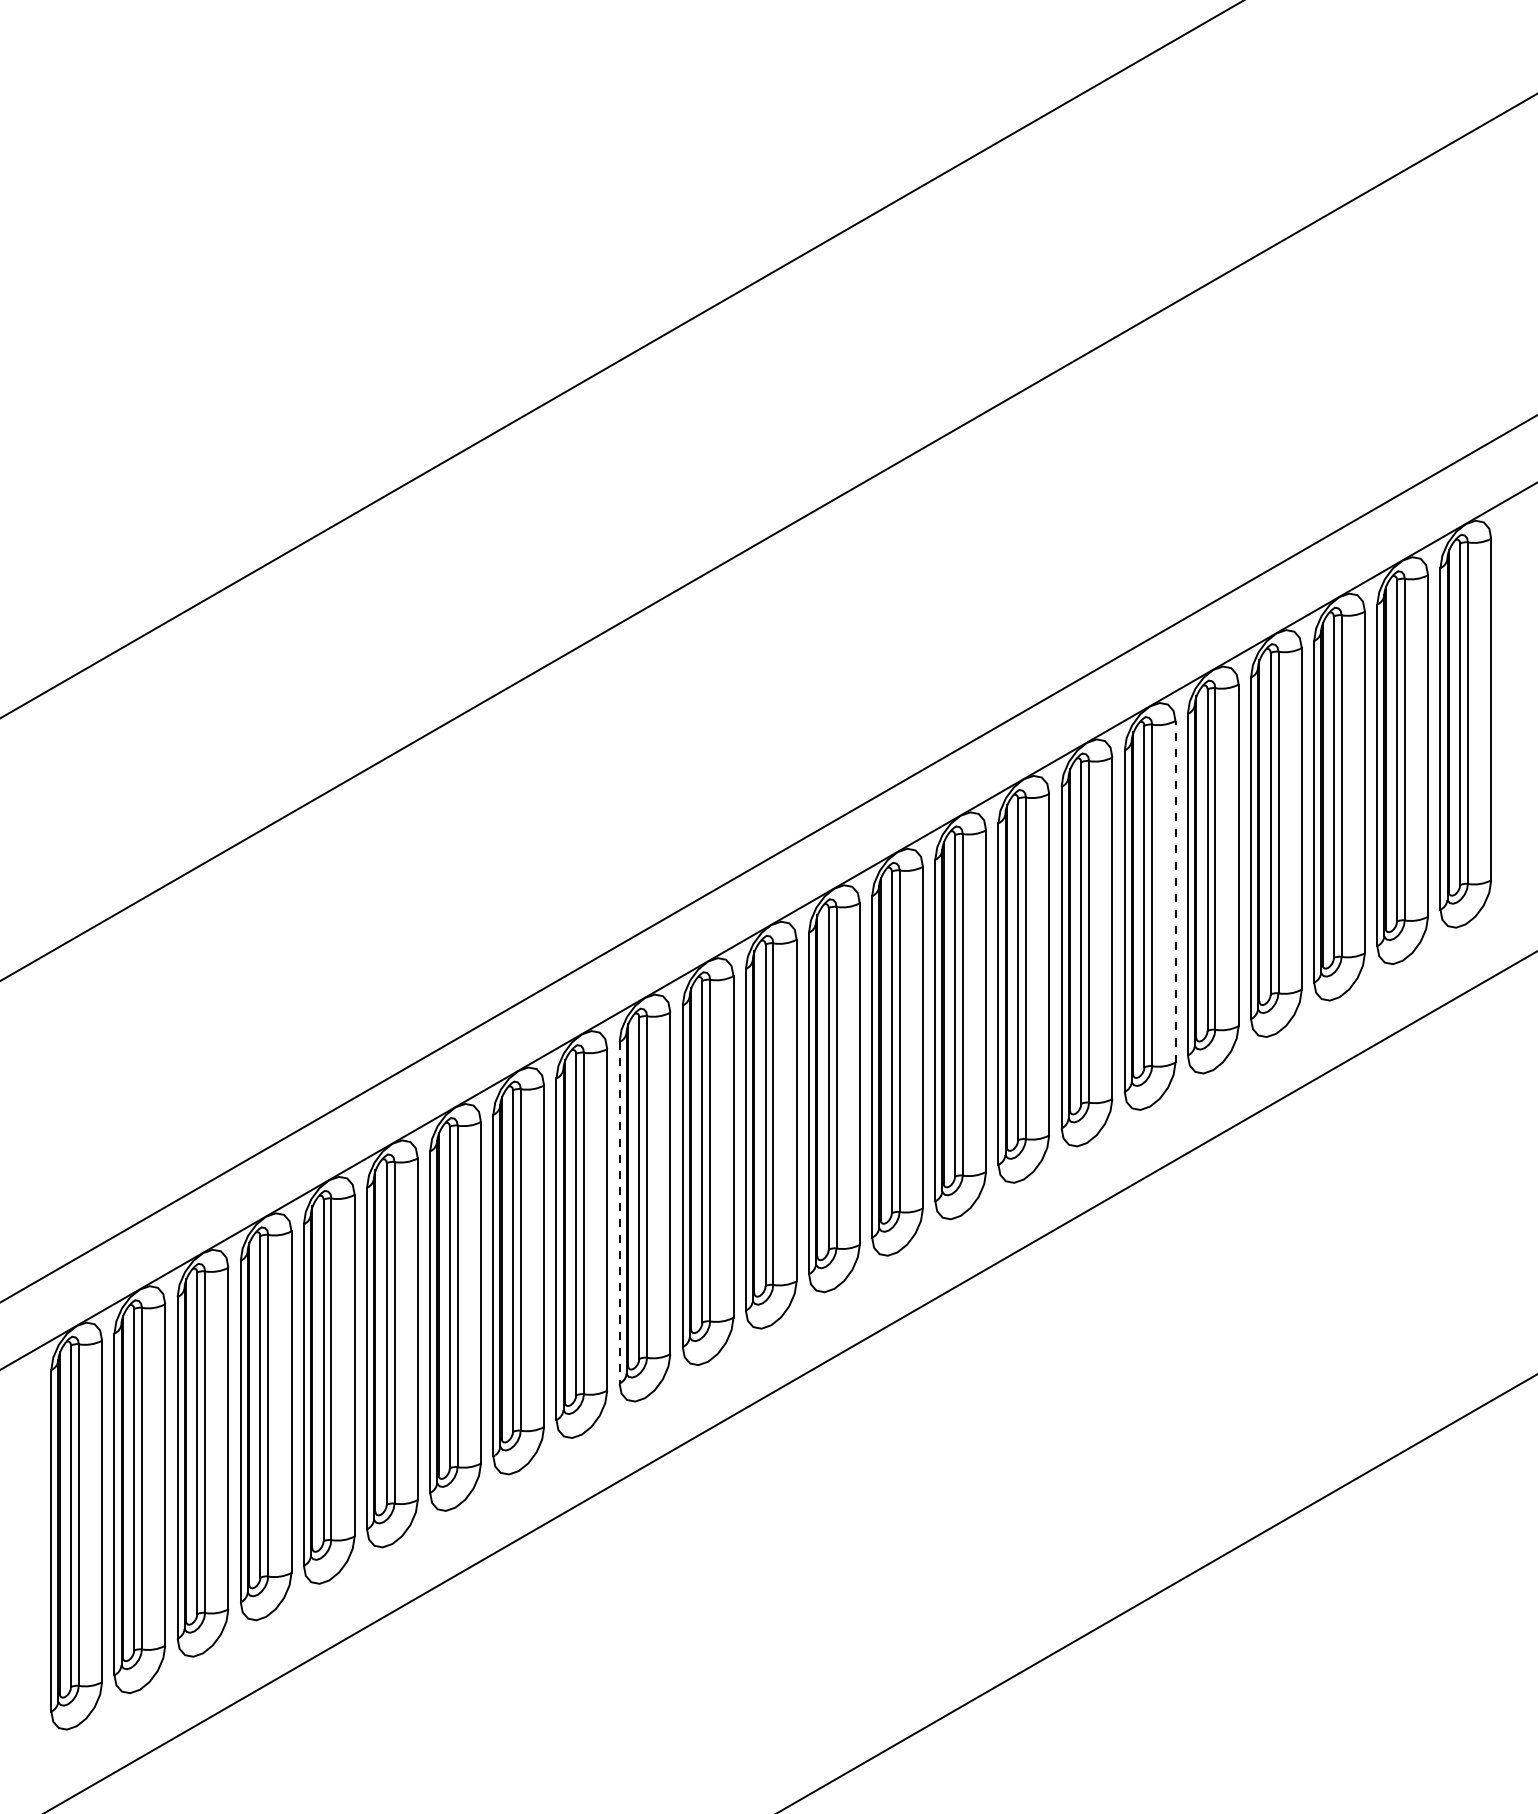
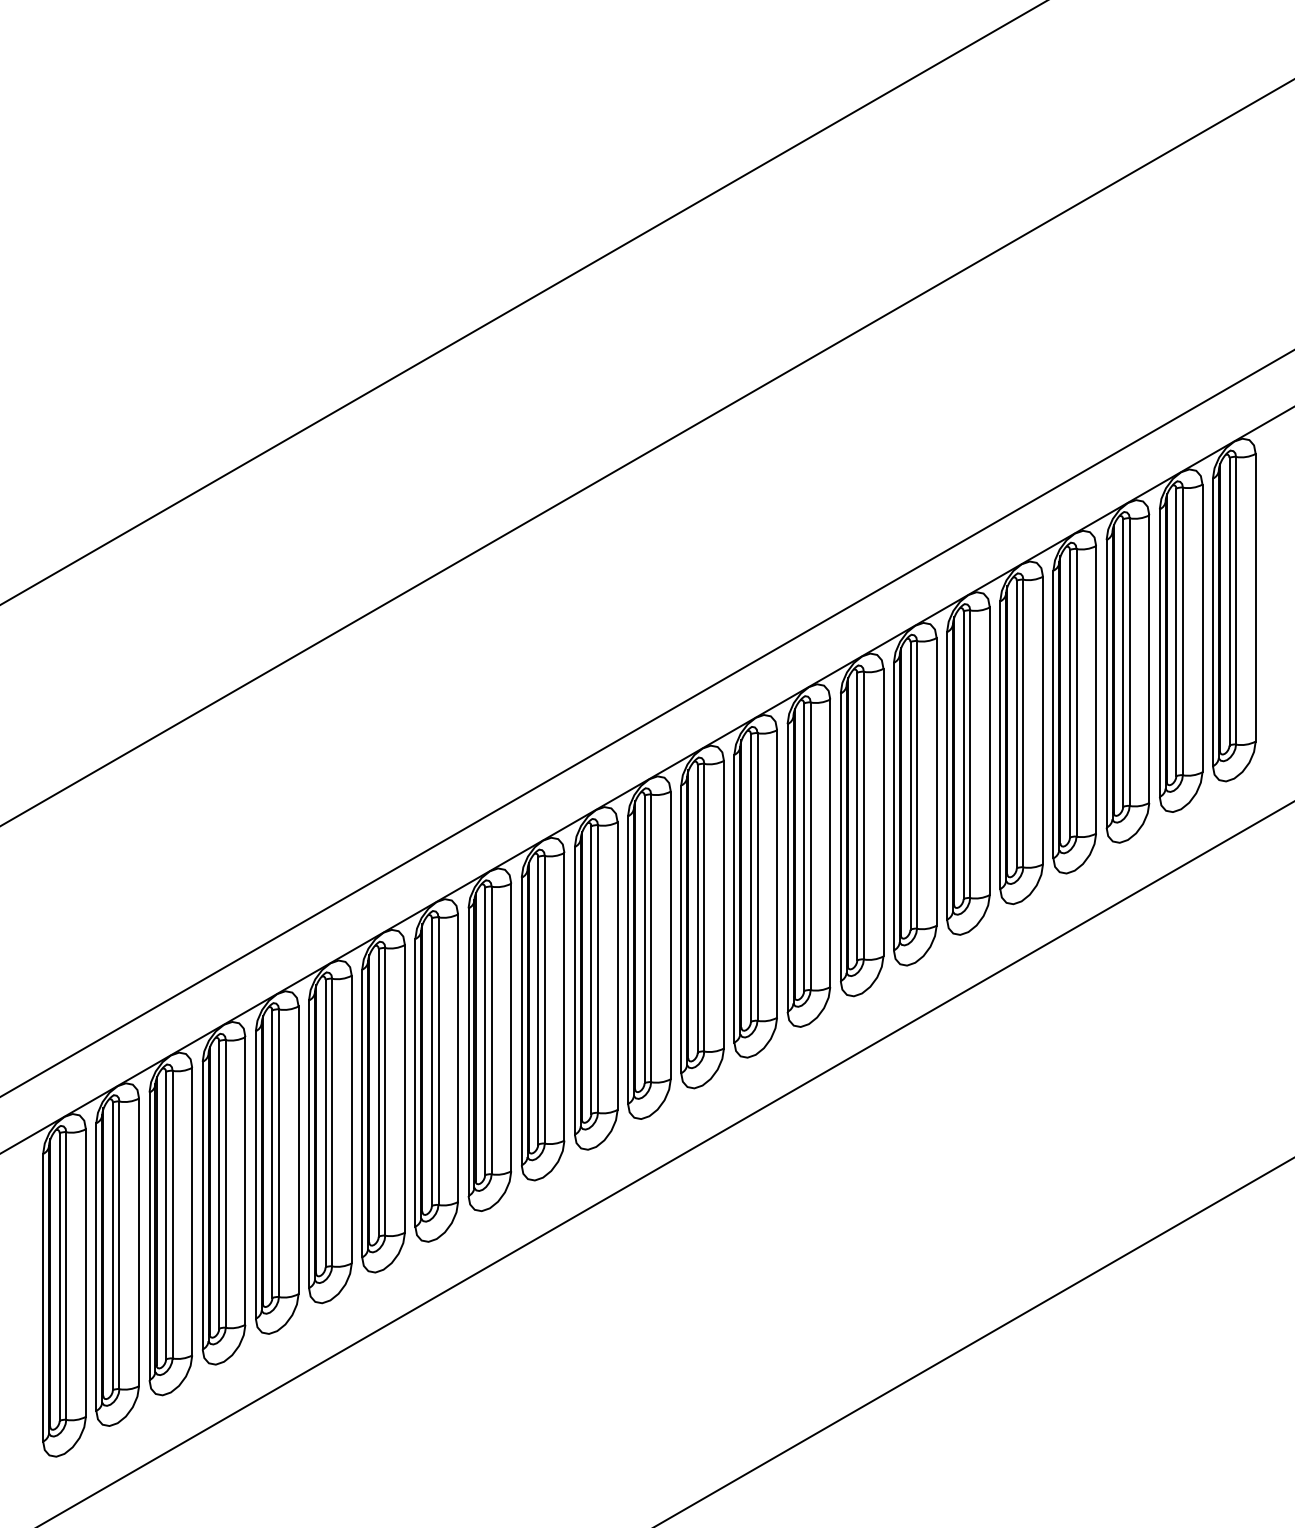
line: (1175, 891) -> (989, 750), dashed -> solid
line: (619, 1212) -> (521, 1021), dashed -> solid

